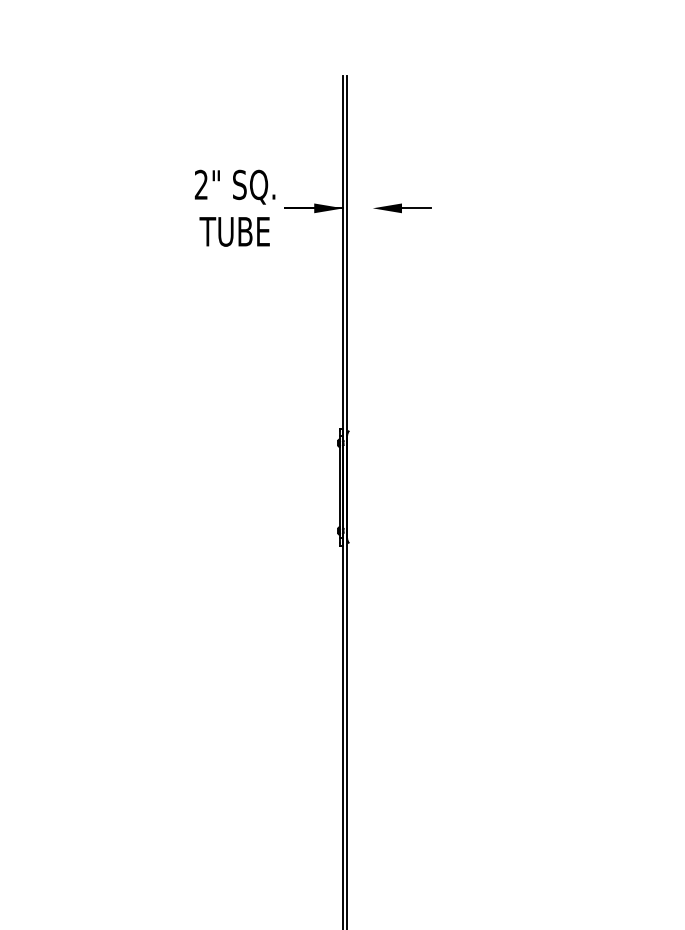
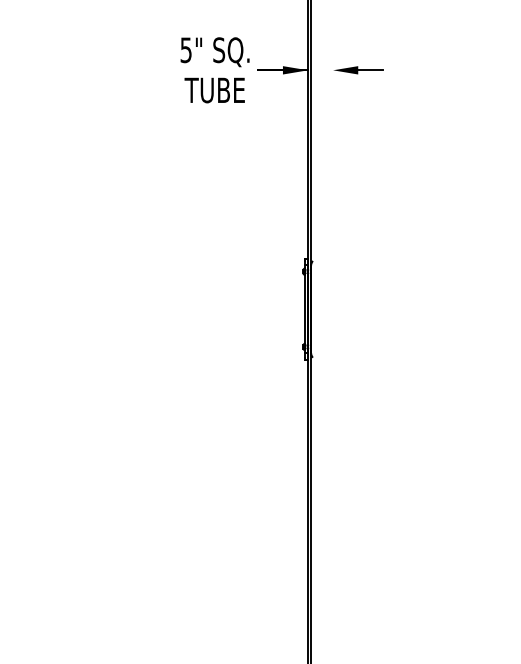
text: (200, 184) -> (185, 49), 2" -> 5"

